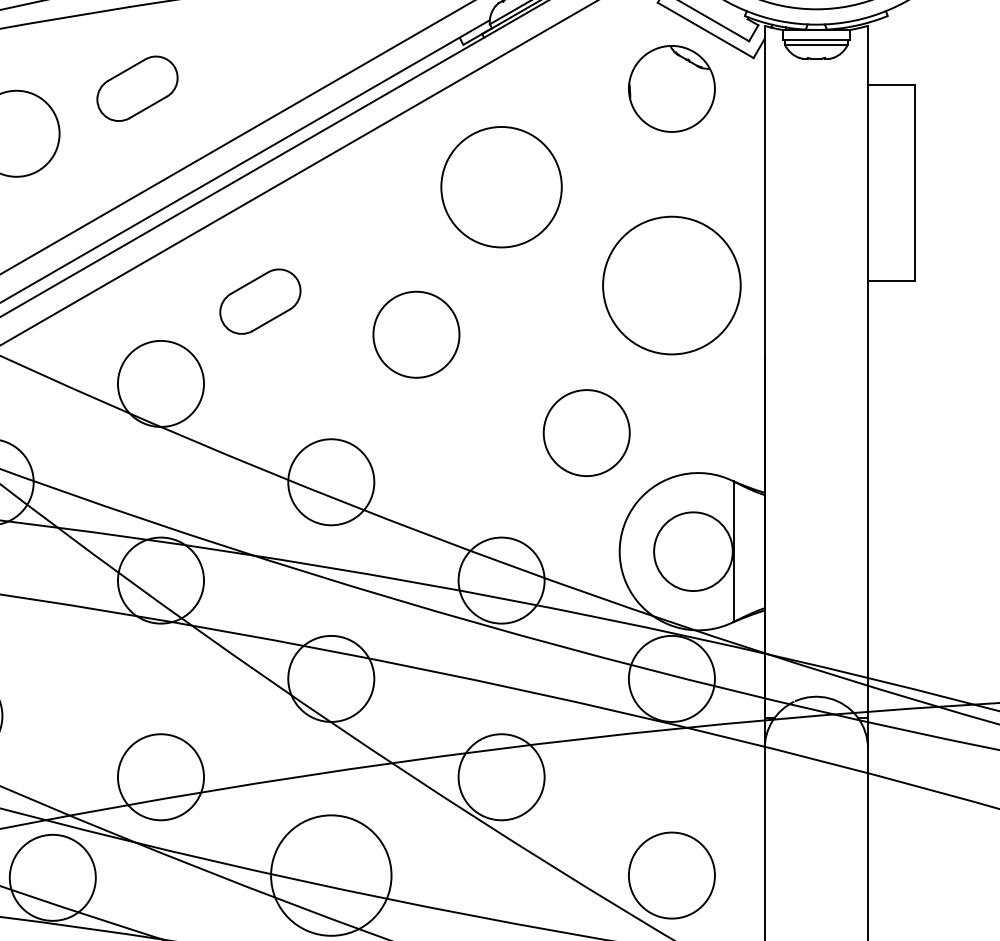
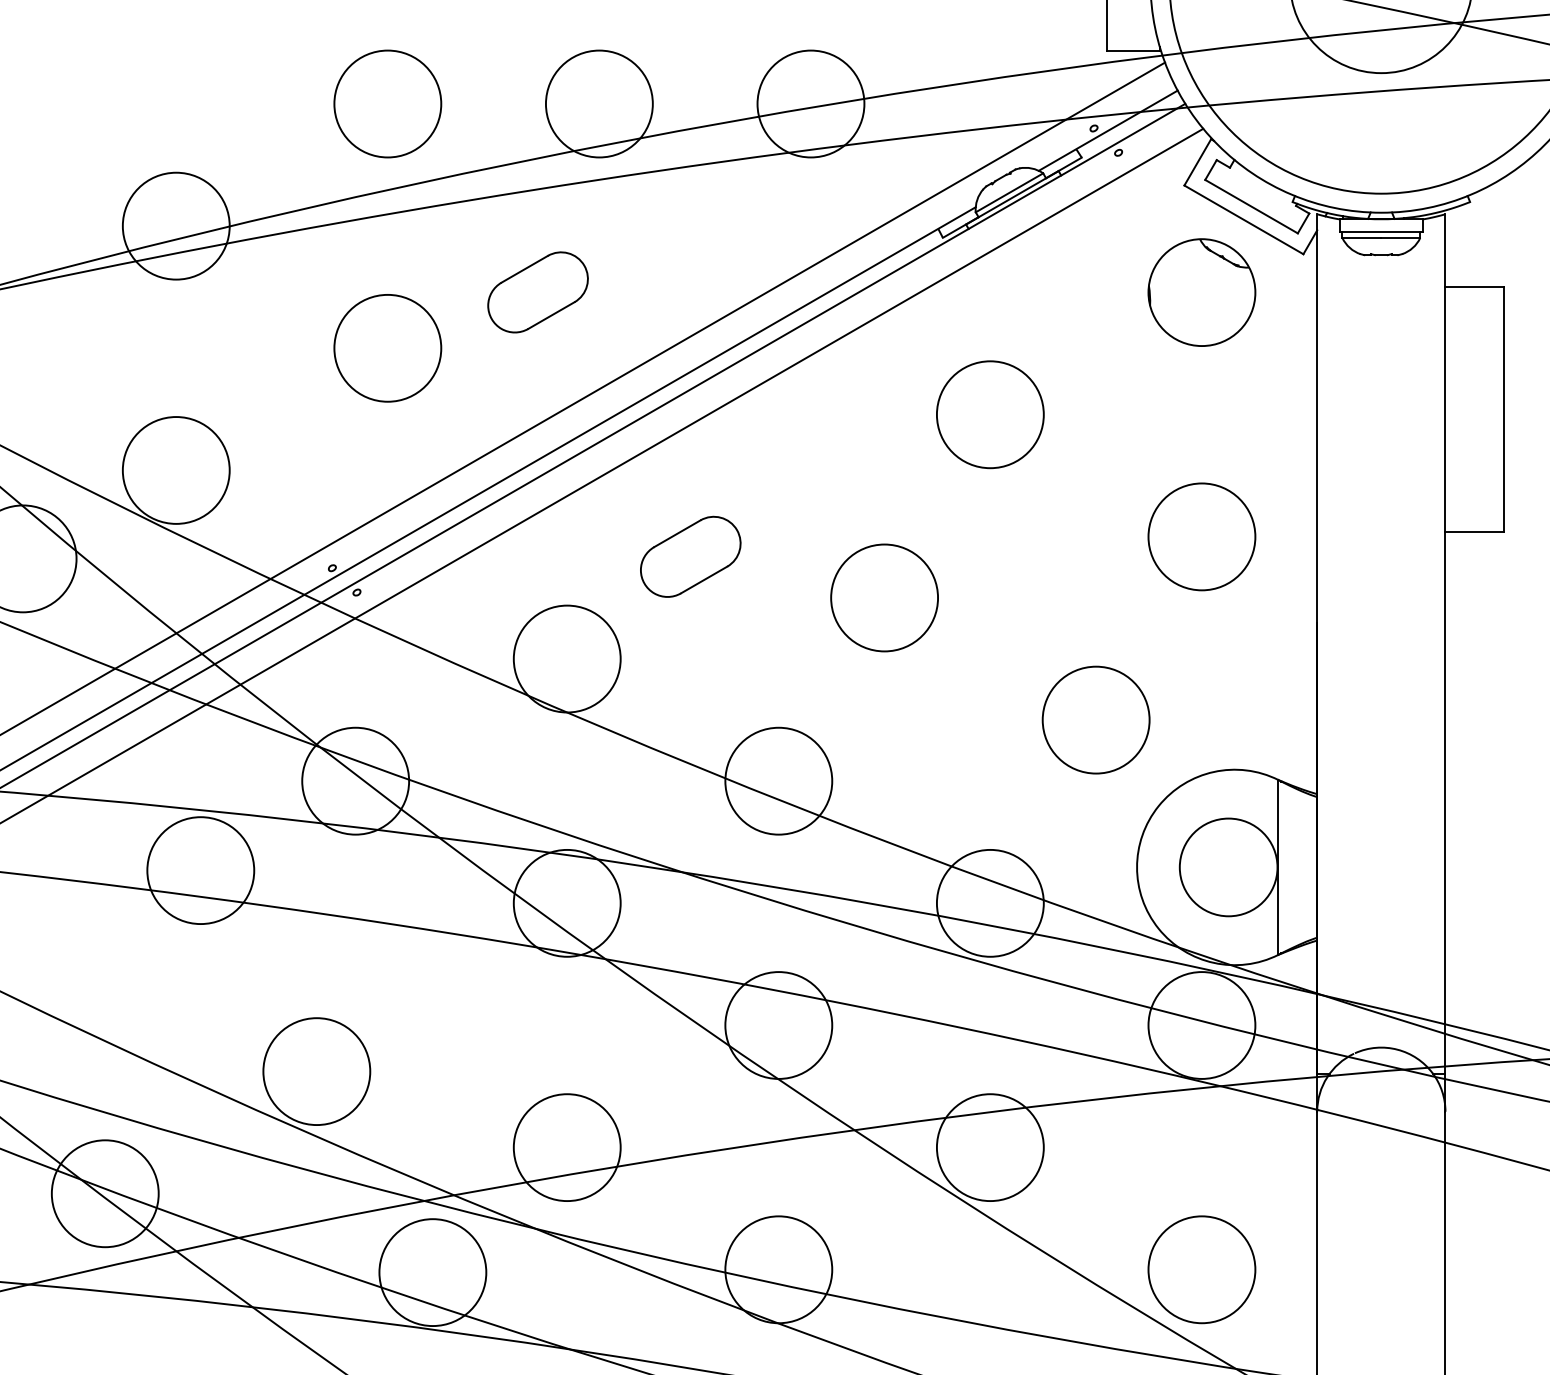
circle: (501, 187) -> (990, 414), size x0.71
circle: (671, 285) -> (1201, 536), size x0.62
circle: (331, 875) -> (778, 1269), size x0.71

